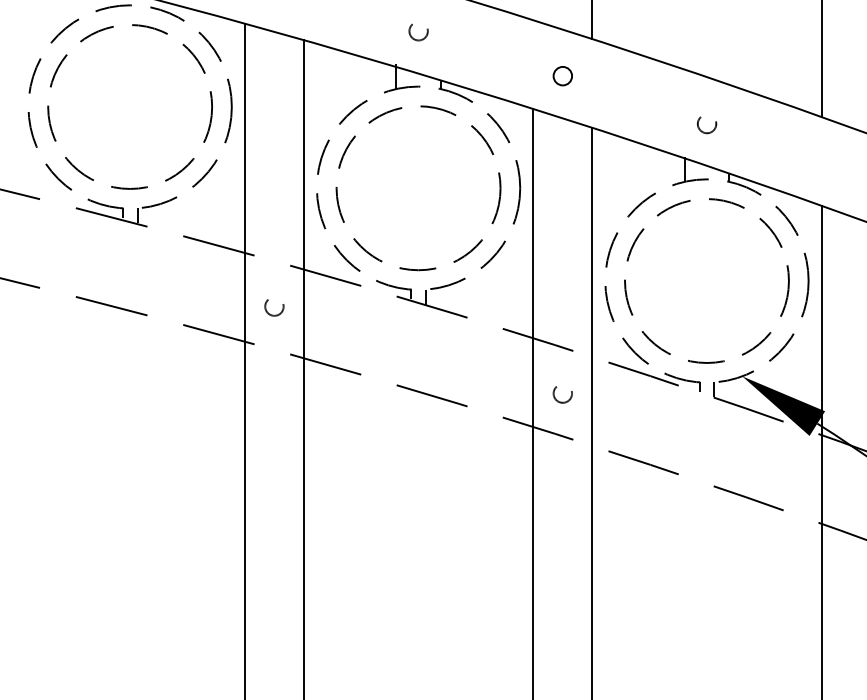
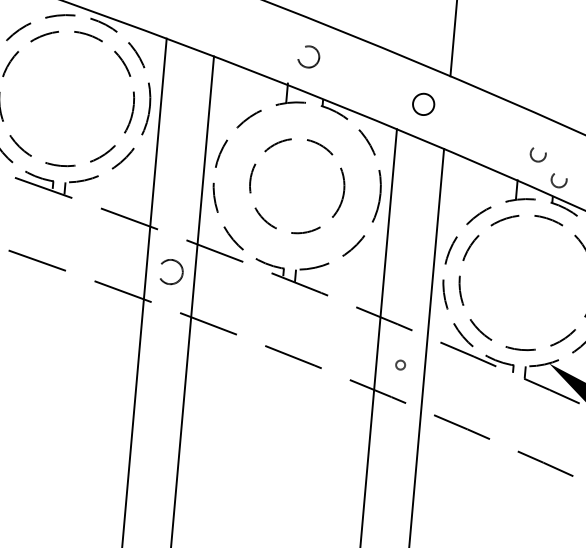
circle: (418, 32) -> (308, 58), size x1.4
circle: (562, 76) -> (423, 104), size x1.4
circle: (735, 154) -> (559, 181), added
circle: (418, 188) -> (297, 186), size x0.7
circle: (274, 307) -> (170, 273), size x1.6
circle: (562, 394) -> (400, 365), size x0.6

